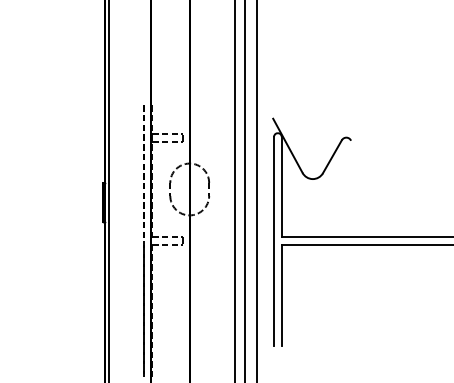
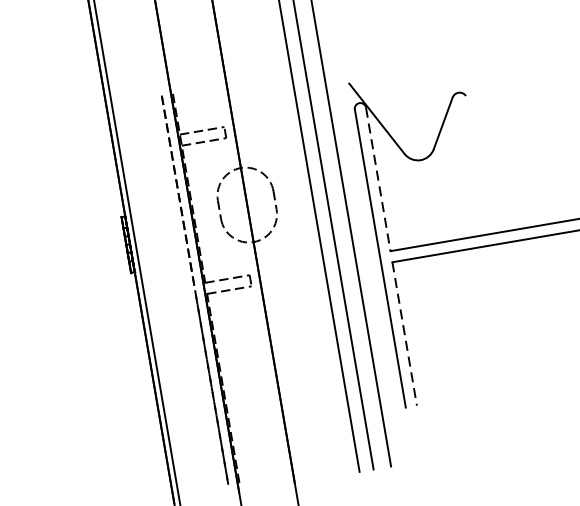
line: (281, 187) -> (377, 179), solid -> dashed
line: (281, 295) -> (404, 334), solid -> dashed

